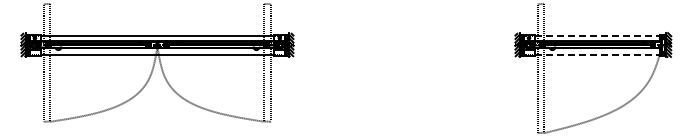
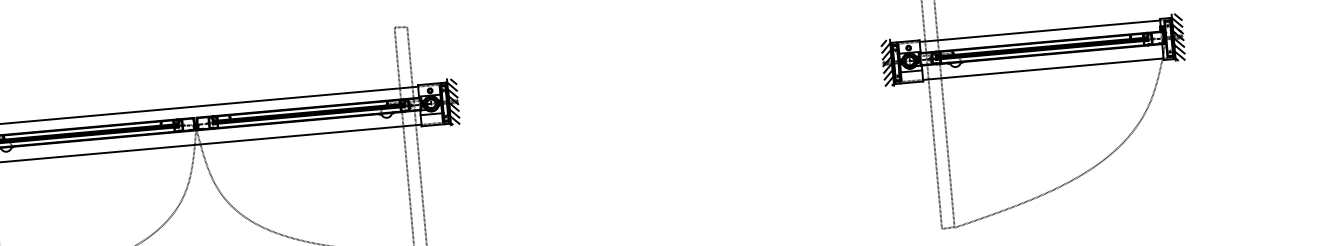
line: (597, 35) -> (1039, 31), dashed -> solid
line: (597, 55) -> (1043, 69), dashed -> solid

